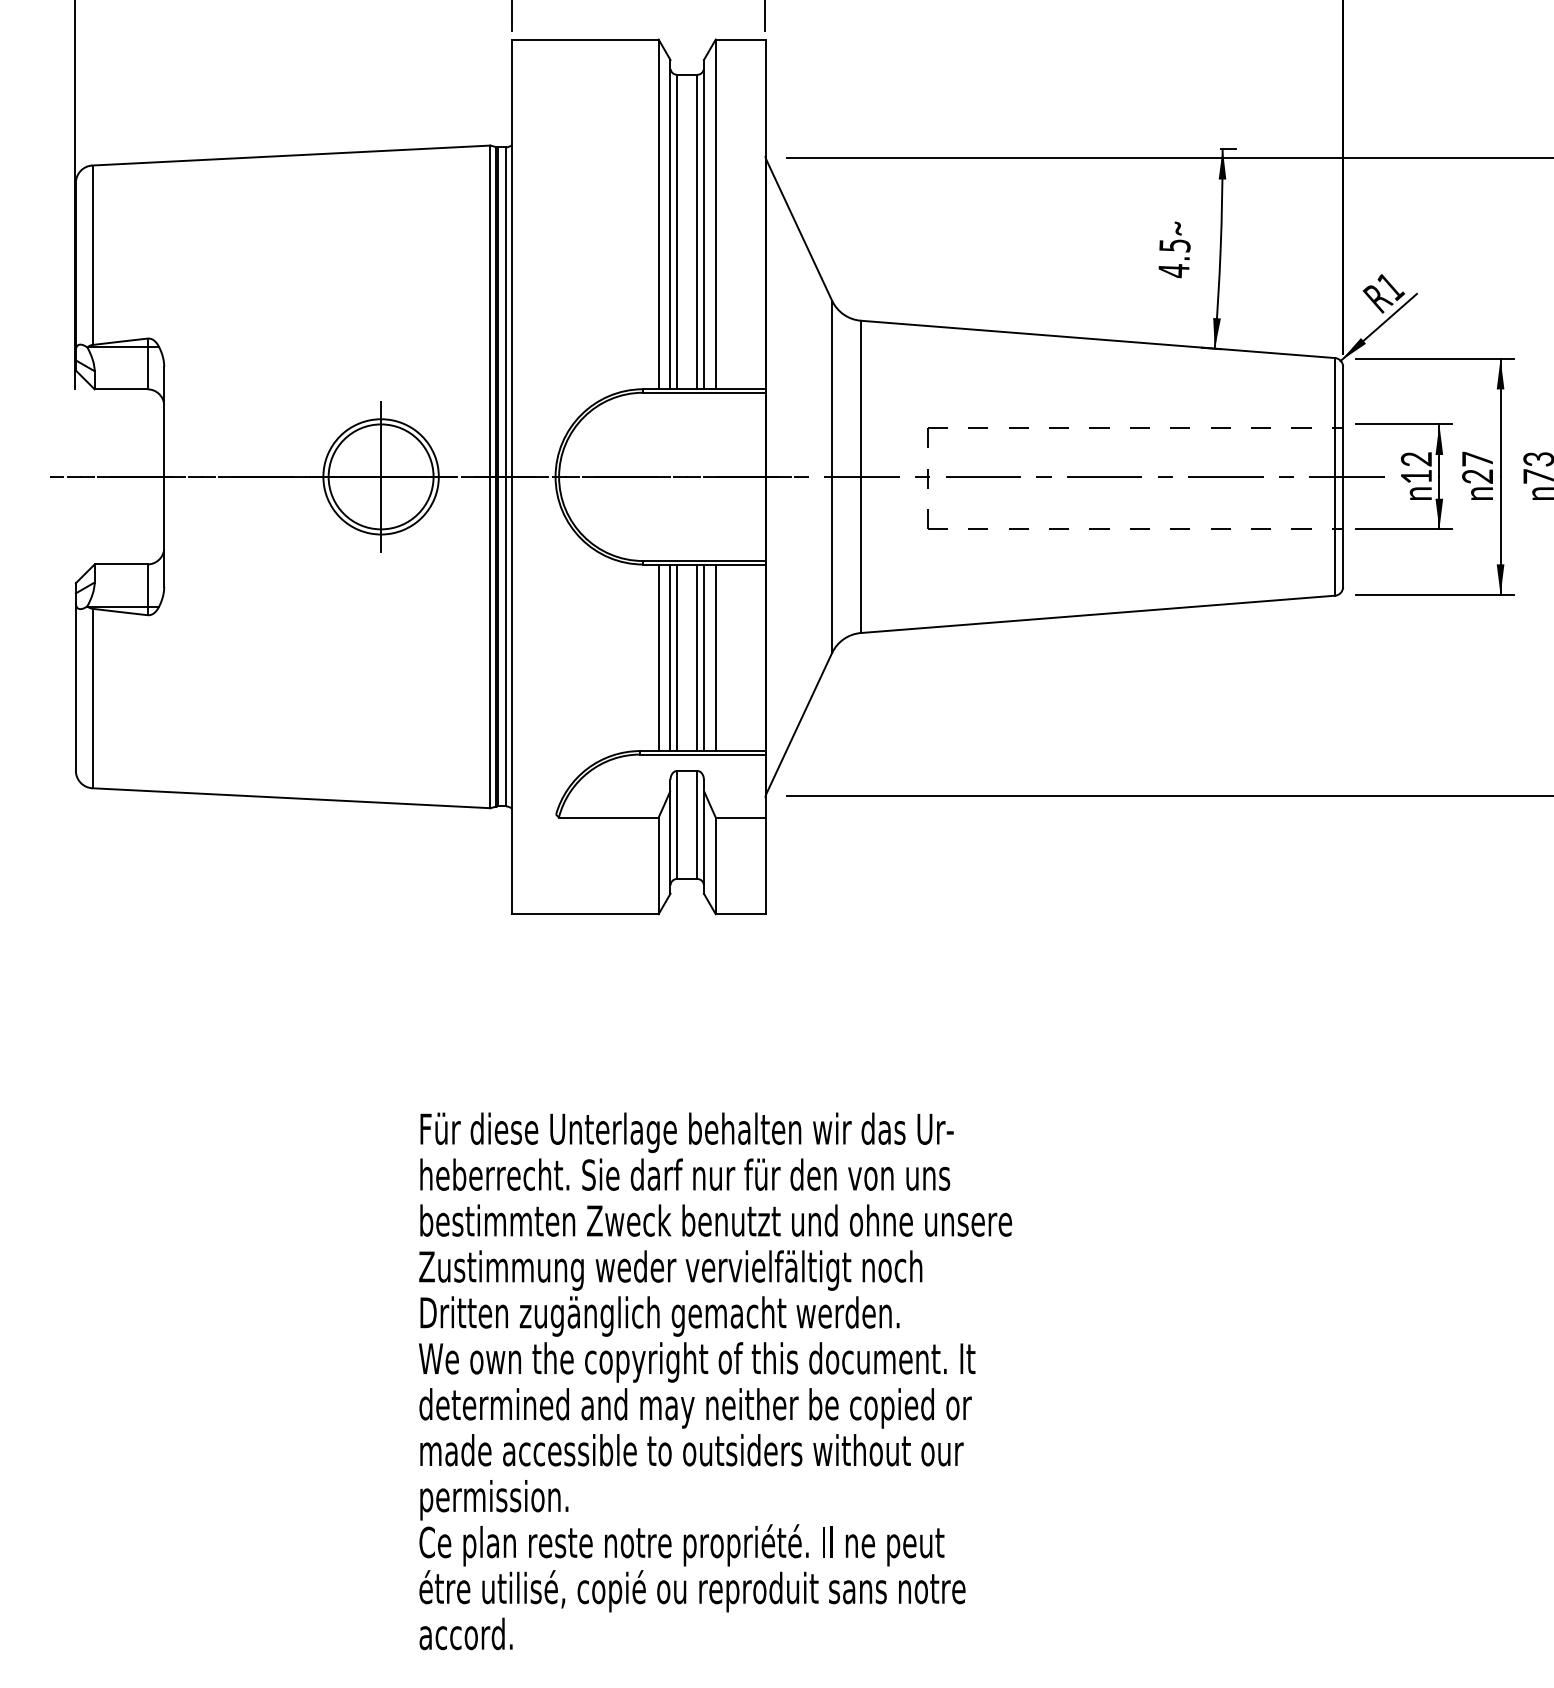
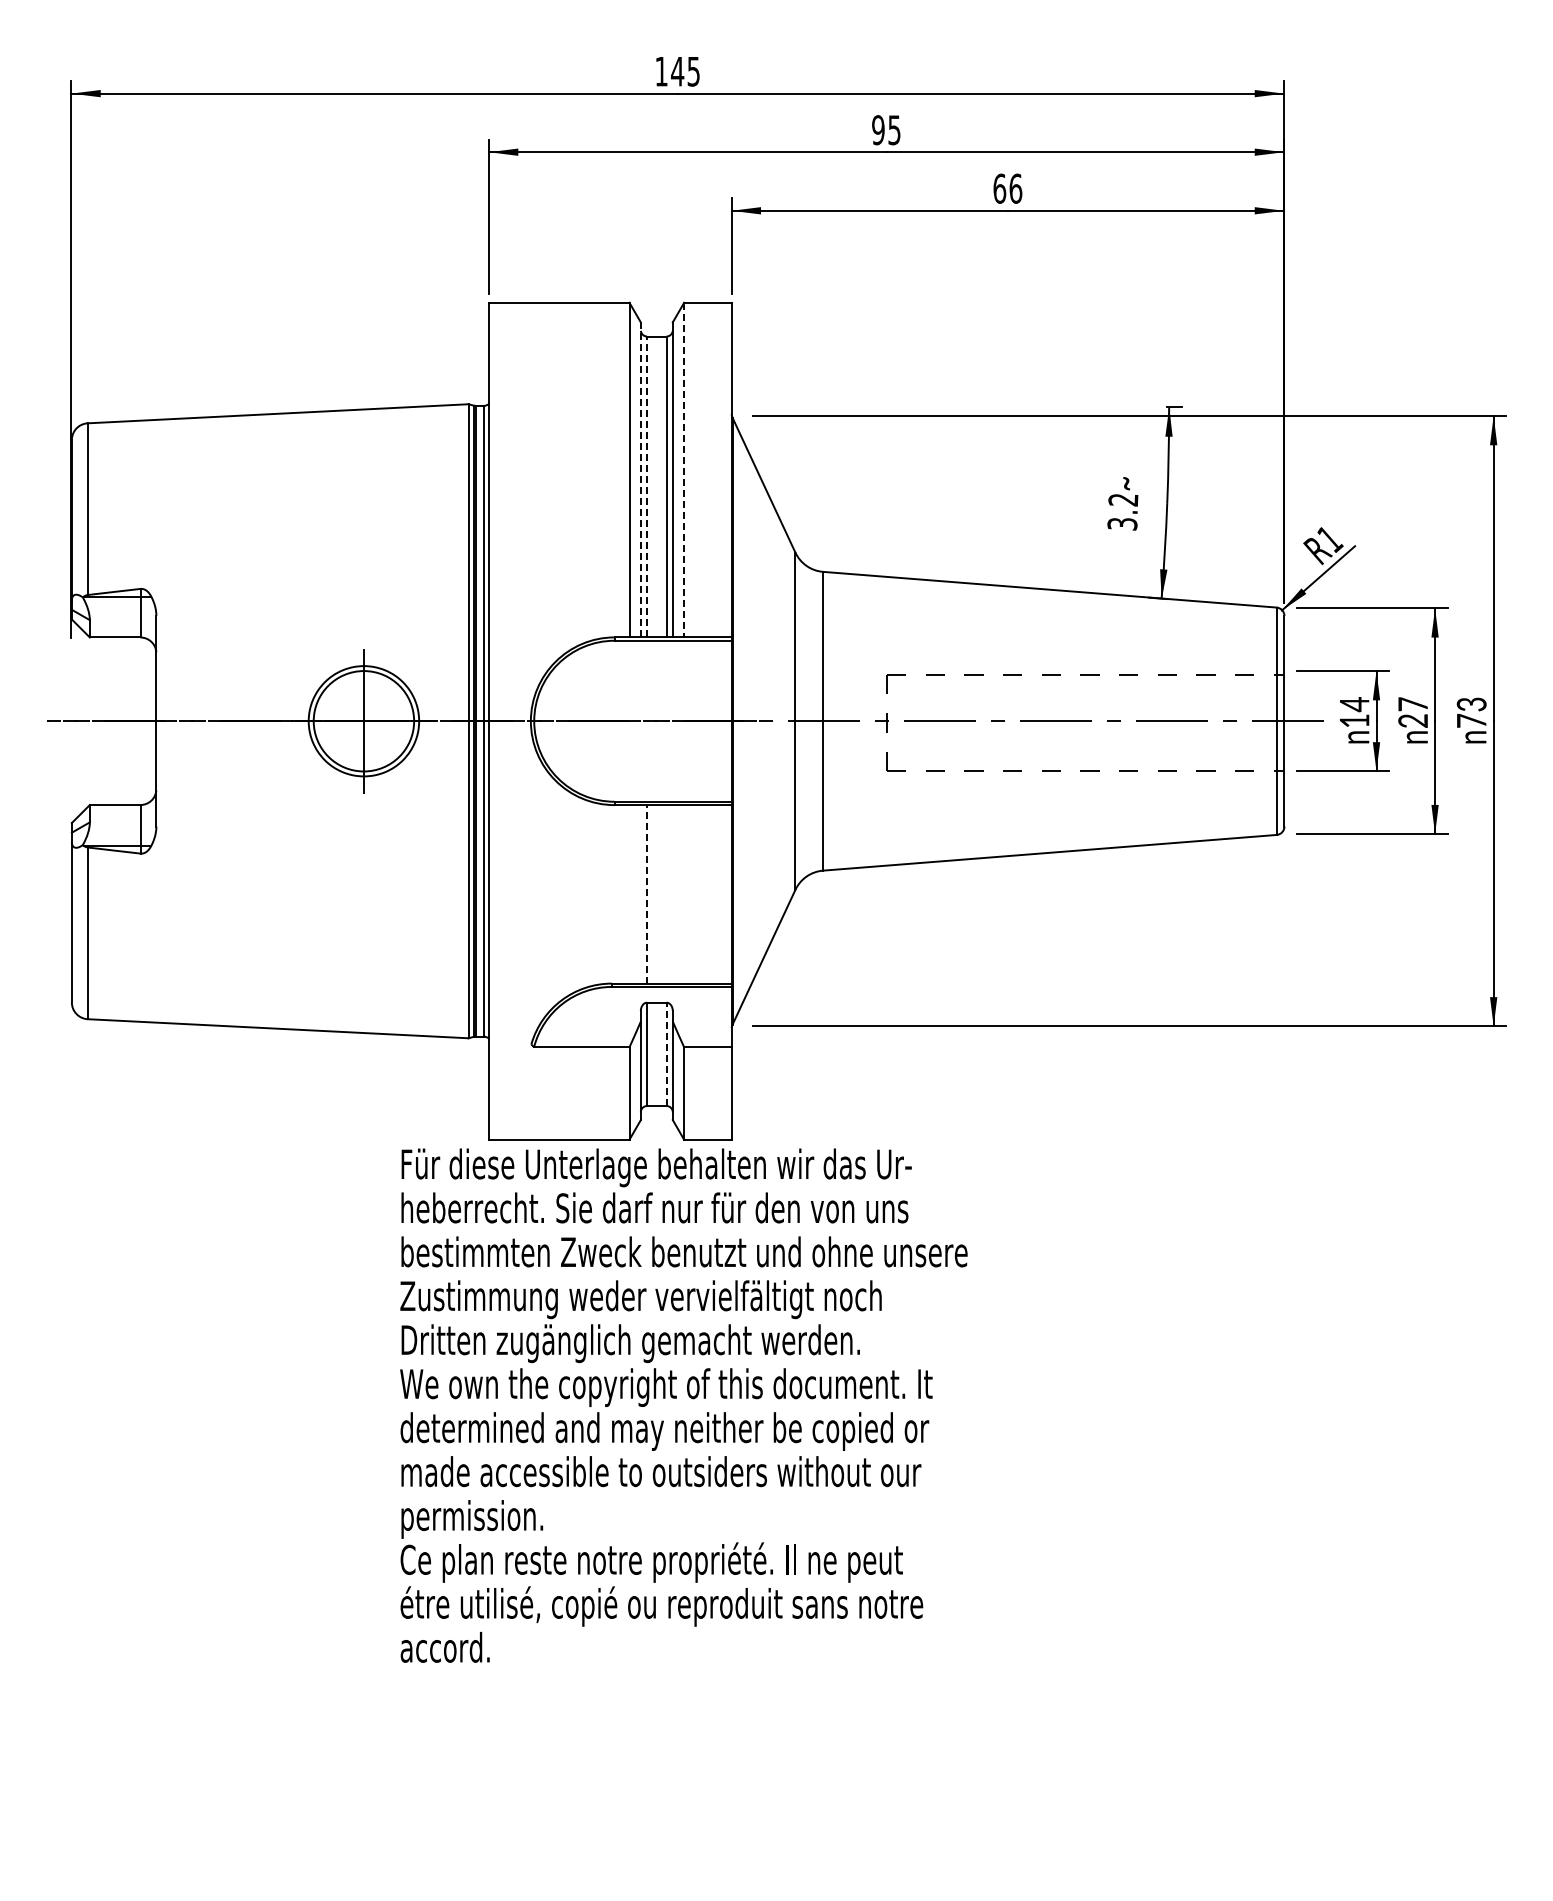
line: (716, 214) -> (684, 470), solid -> dashed
line: (670, 225) -> (640, 480), solid -> dashed
line: (677, 231) -> (647, 486), solid -> dashed
text: (1173, 258) -> (1122, 512), 4.5 -> 3.2
text: (1416, 459) -> (1354, 704), 12 -> 14
line: (677, 656) -> (647, 893), solid -> dashed
line: (658, 657) -> (629, 894), removed
line: (670, 657) -> (640, 894), removed
line: (697, 657) -> (666, 894), removed
line: (703, 657) -> (672, 894), removed
line: (716, 657) -> (684, 894), removed
line: (697, 825) -> (666, 1054), solid -> dashed
text: (715, 1381) -> (683, 1405), moved

